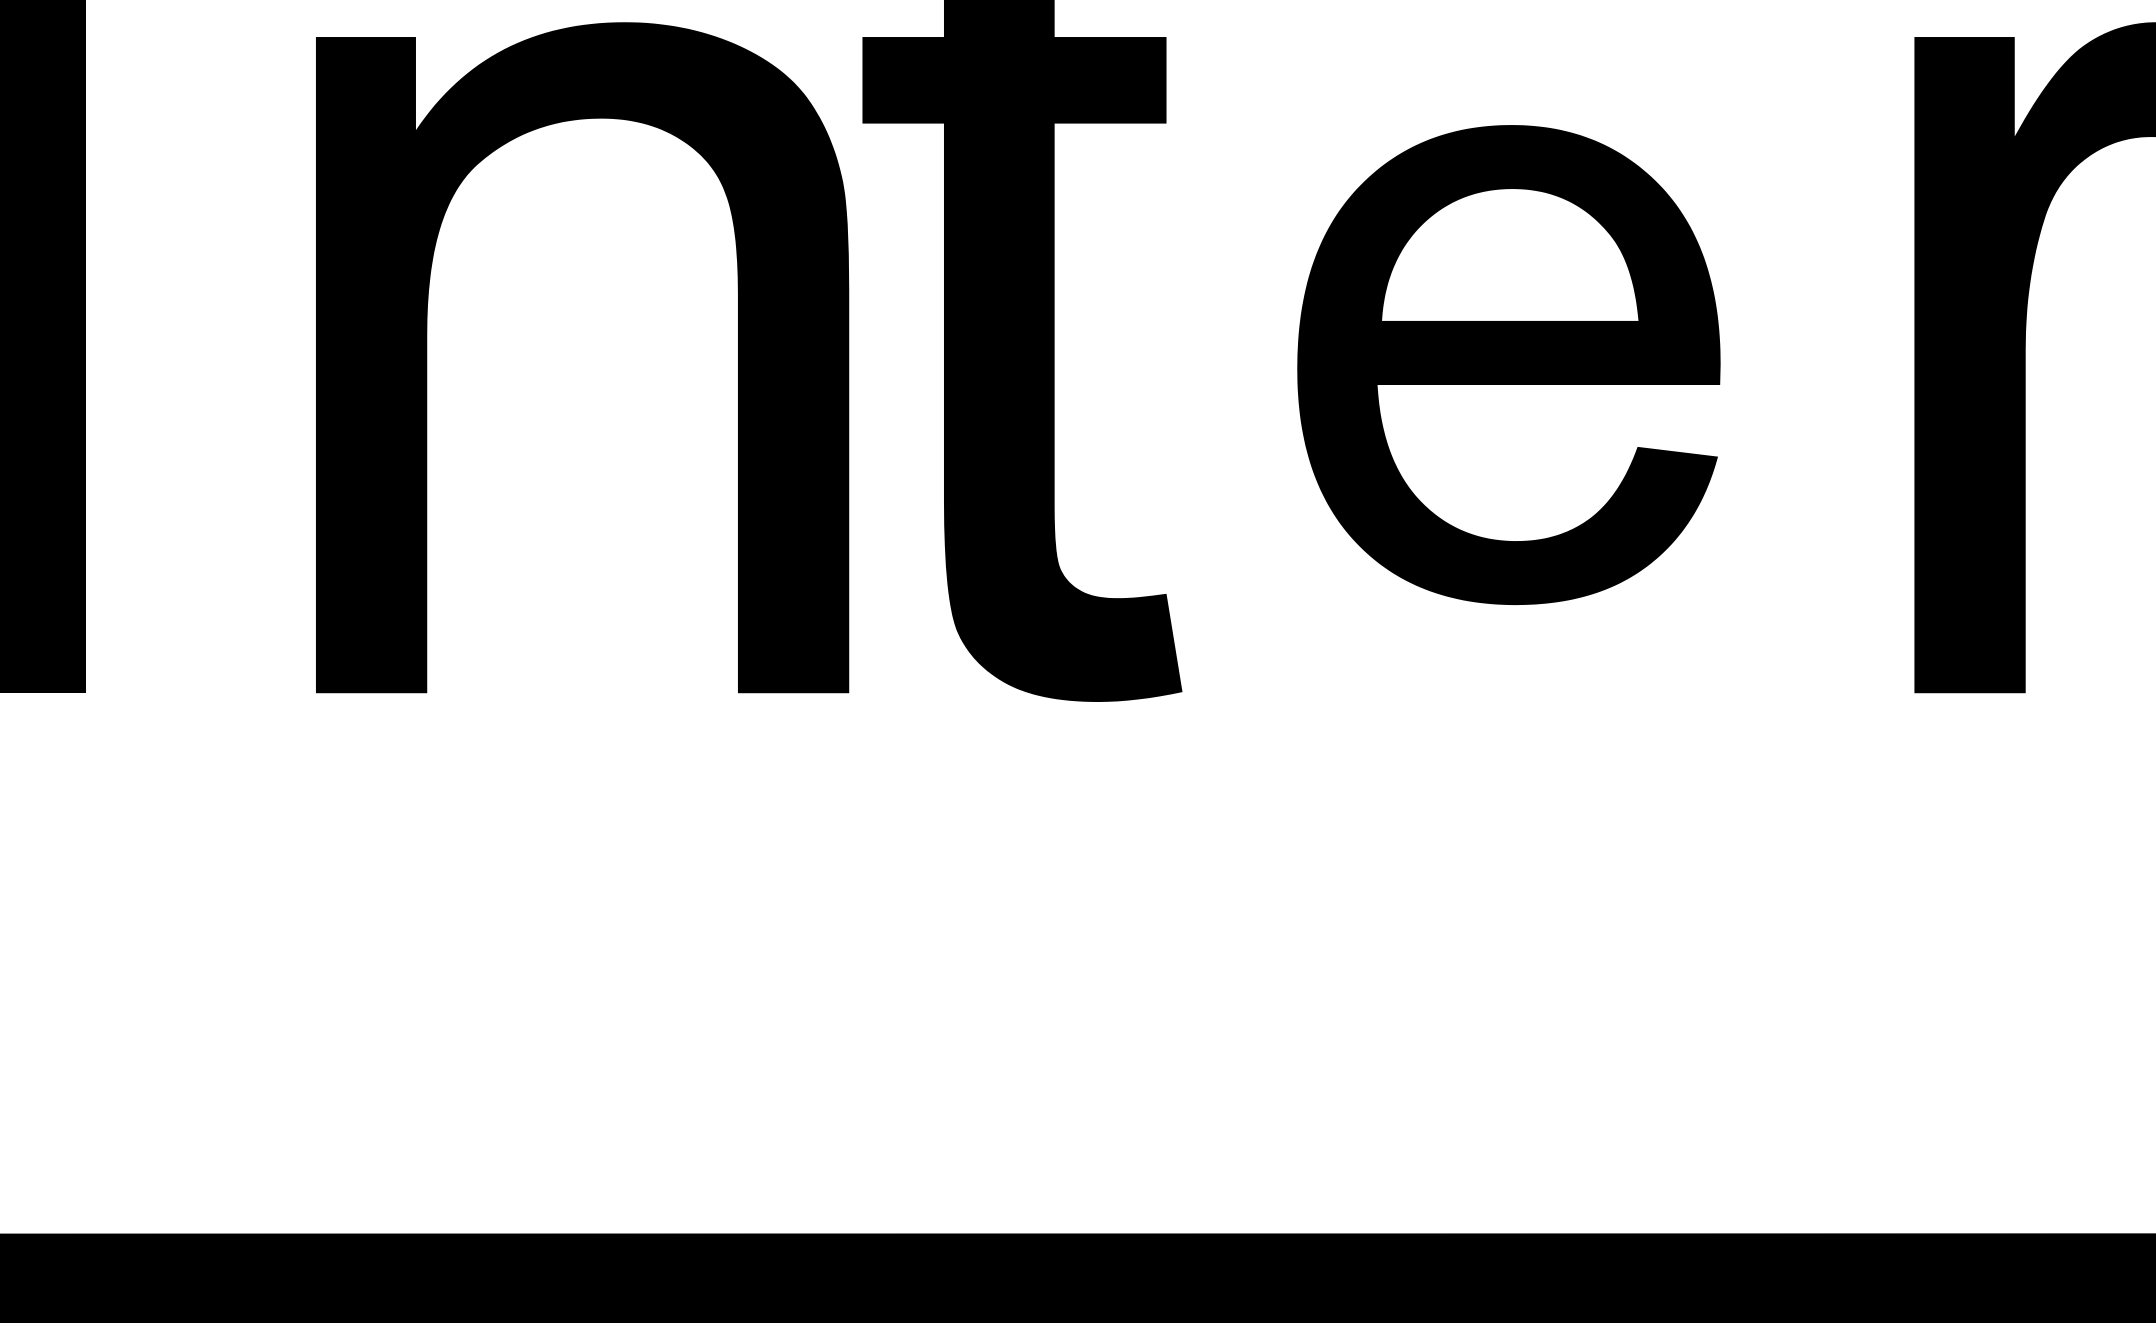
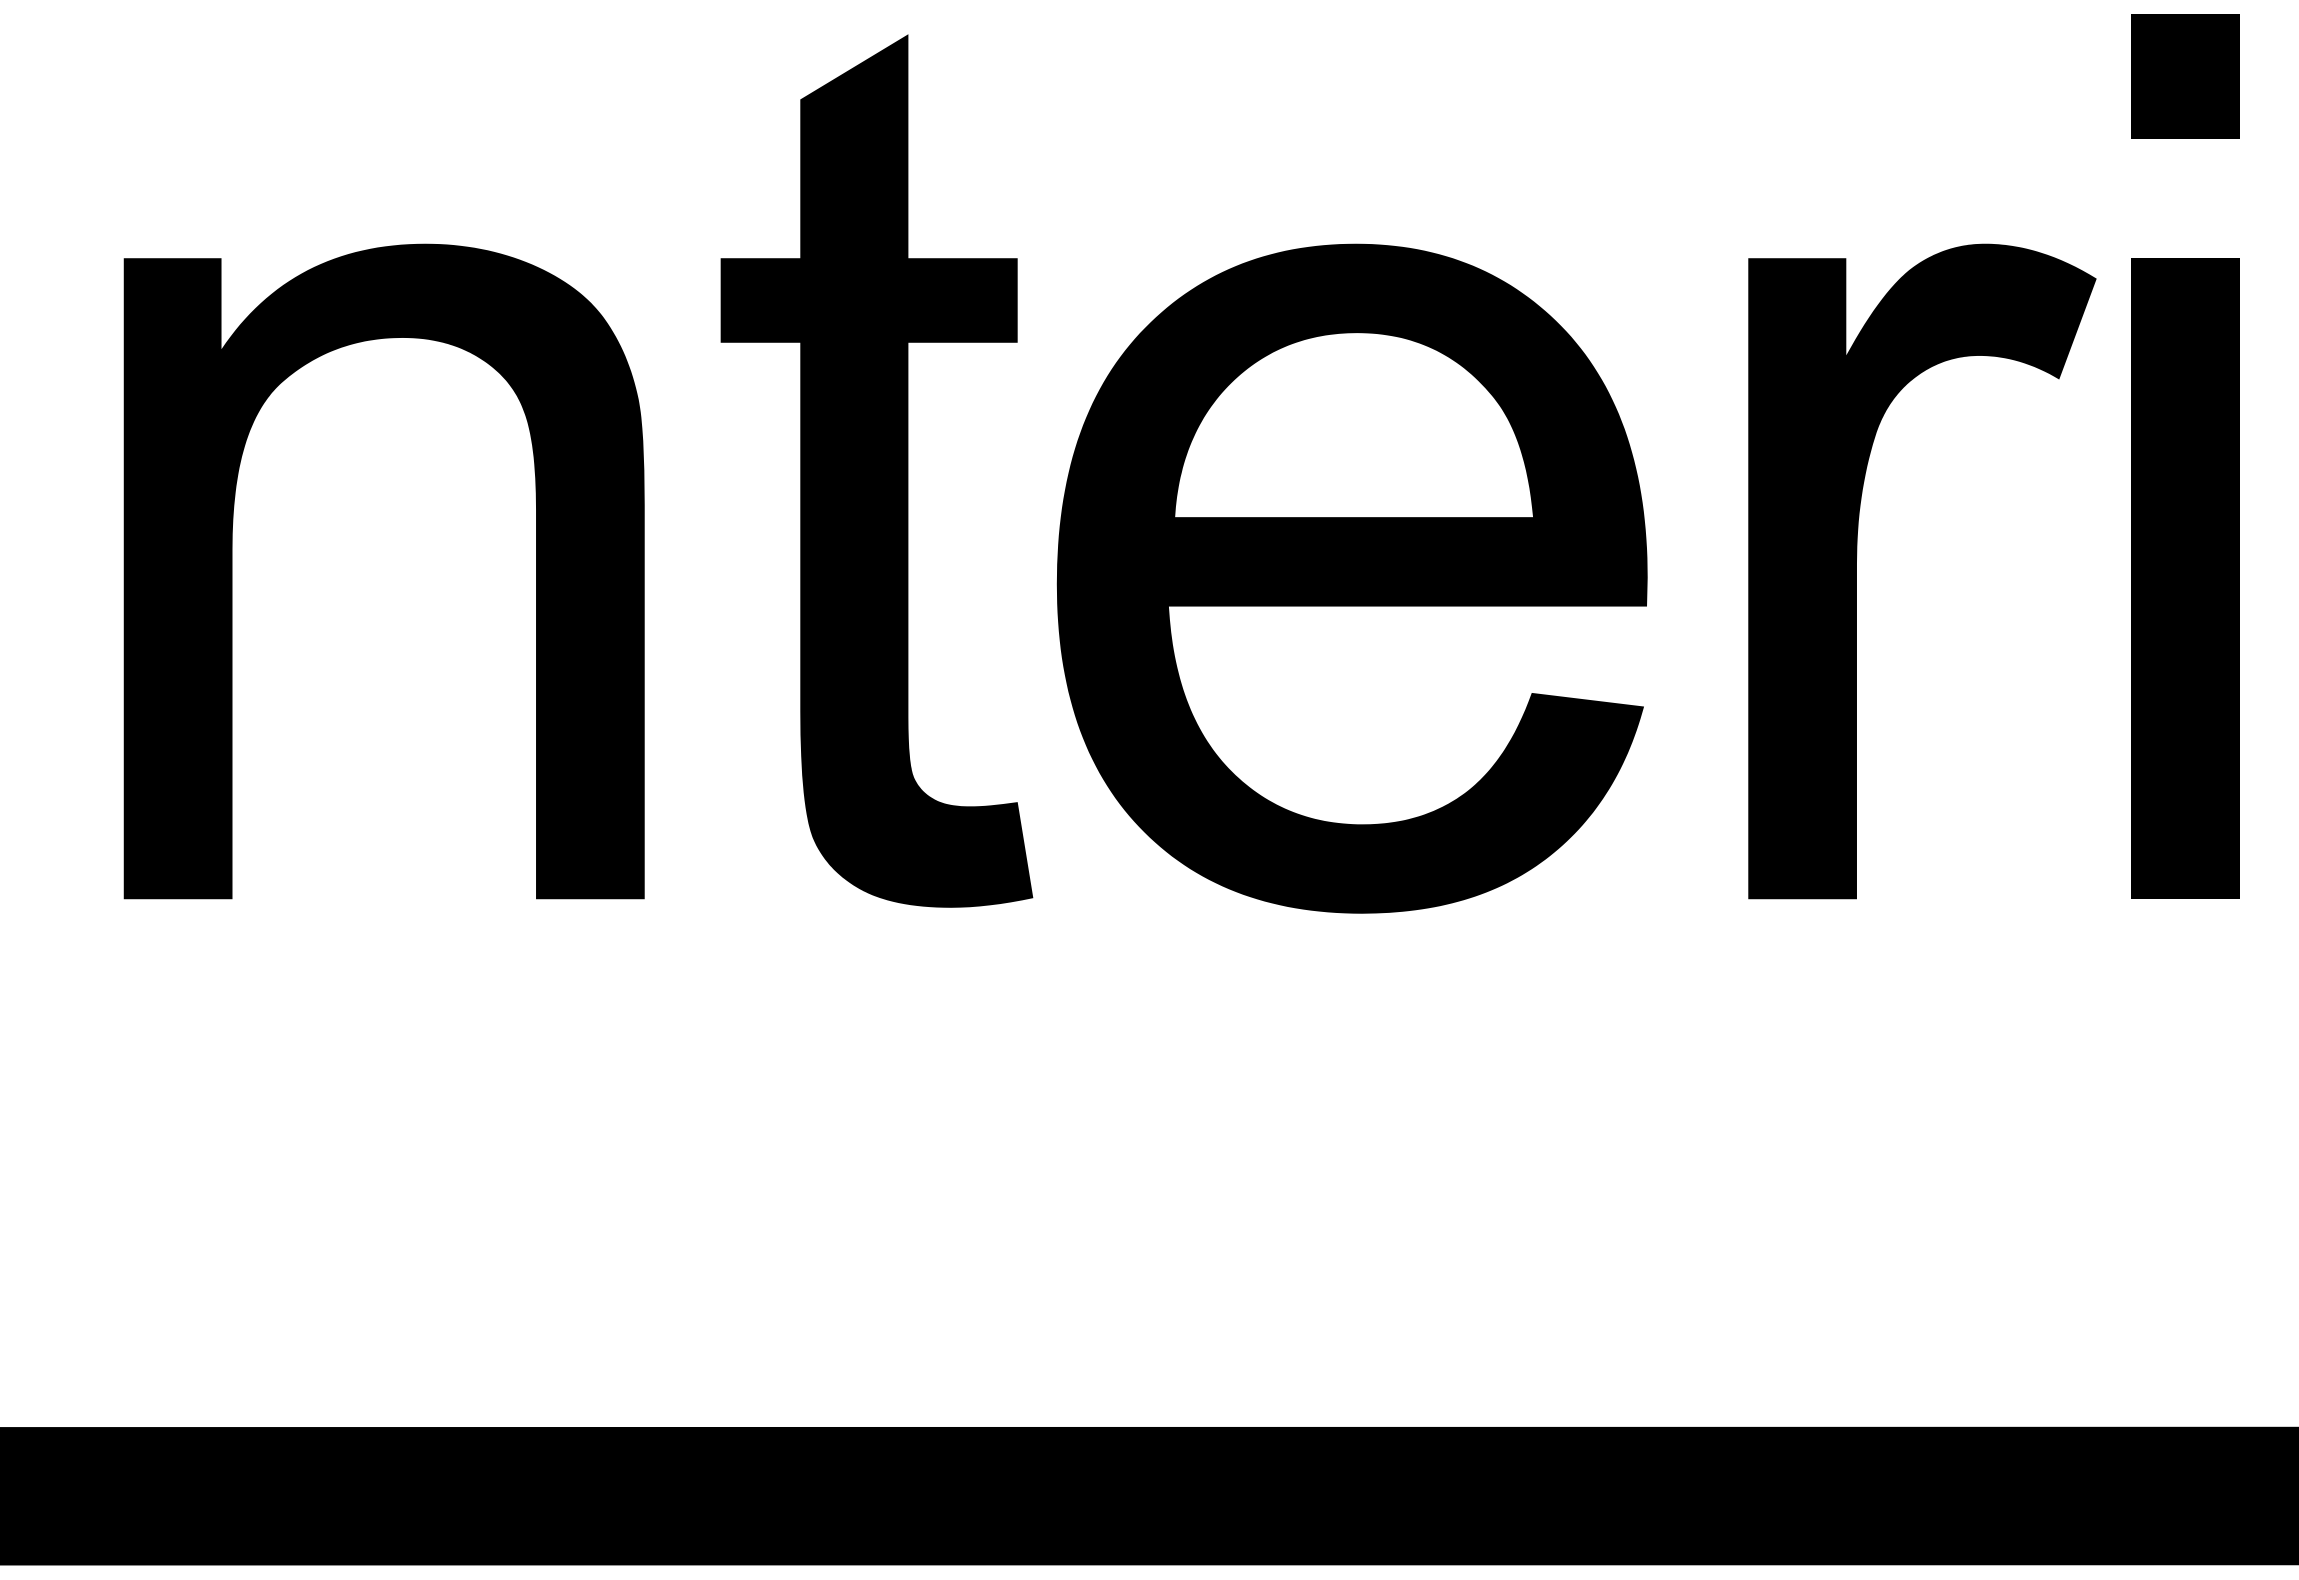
part: (427, 357) -> (232, 571), moved
part: (1508, 364) -> (1351, 578), size x1.43

